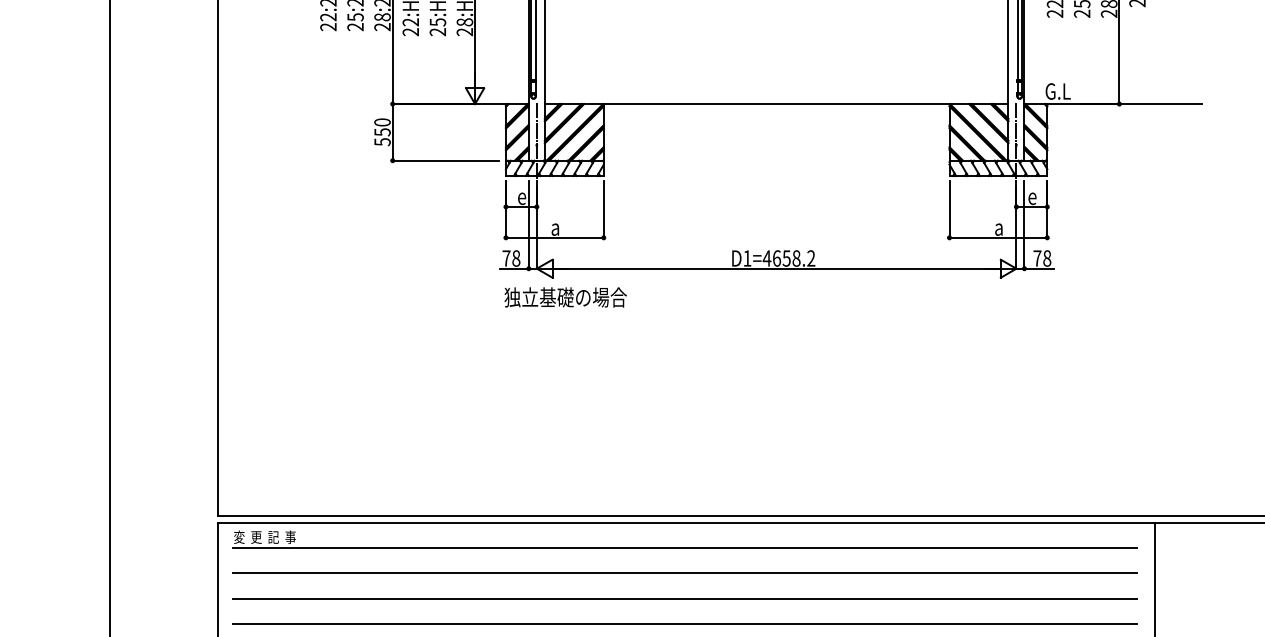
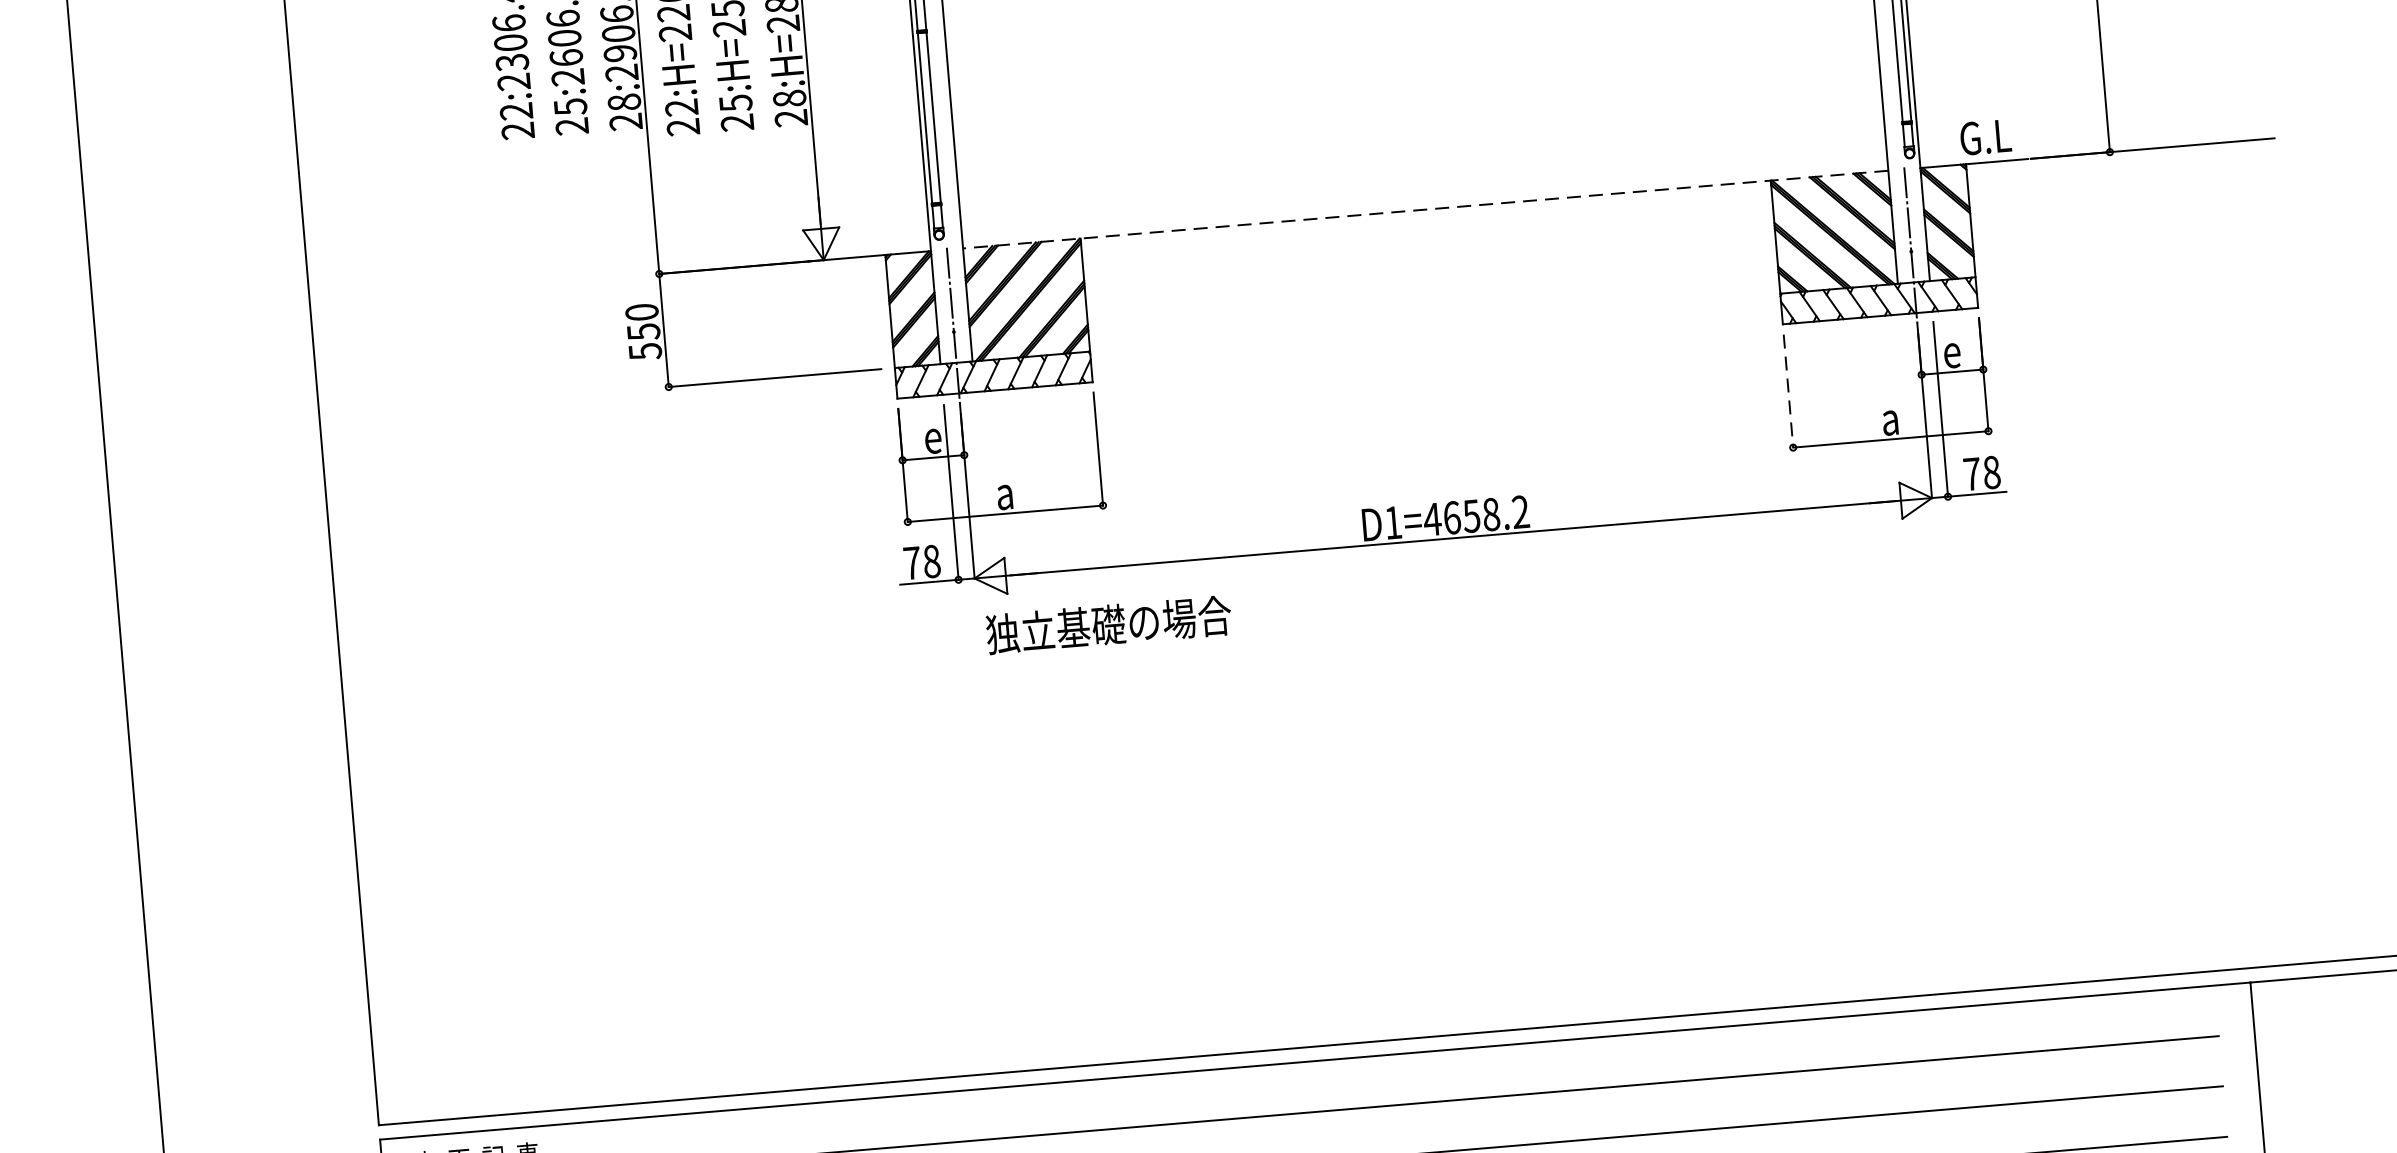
line: (776, 104) -> (1425, 210), solid -> dashed
line: (949, 210) -> (1788, 393), solid -> dashed
text: (565, 297) -> (1108, 625), moved

